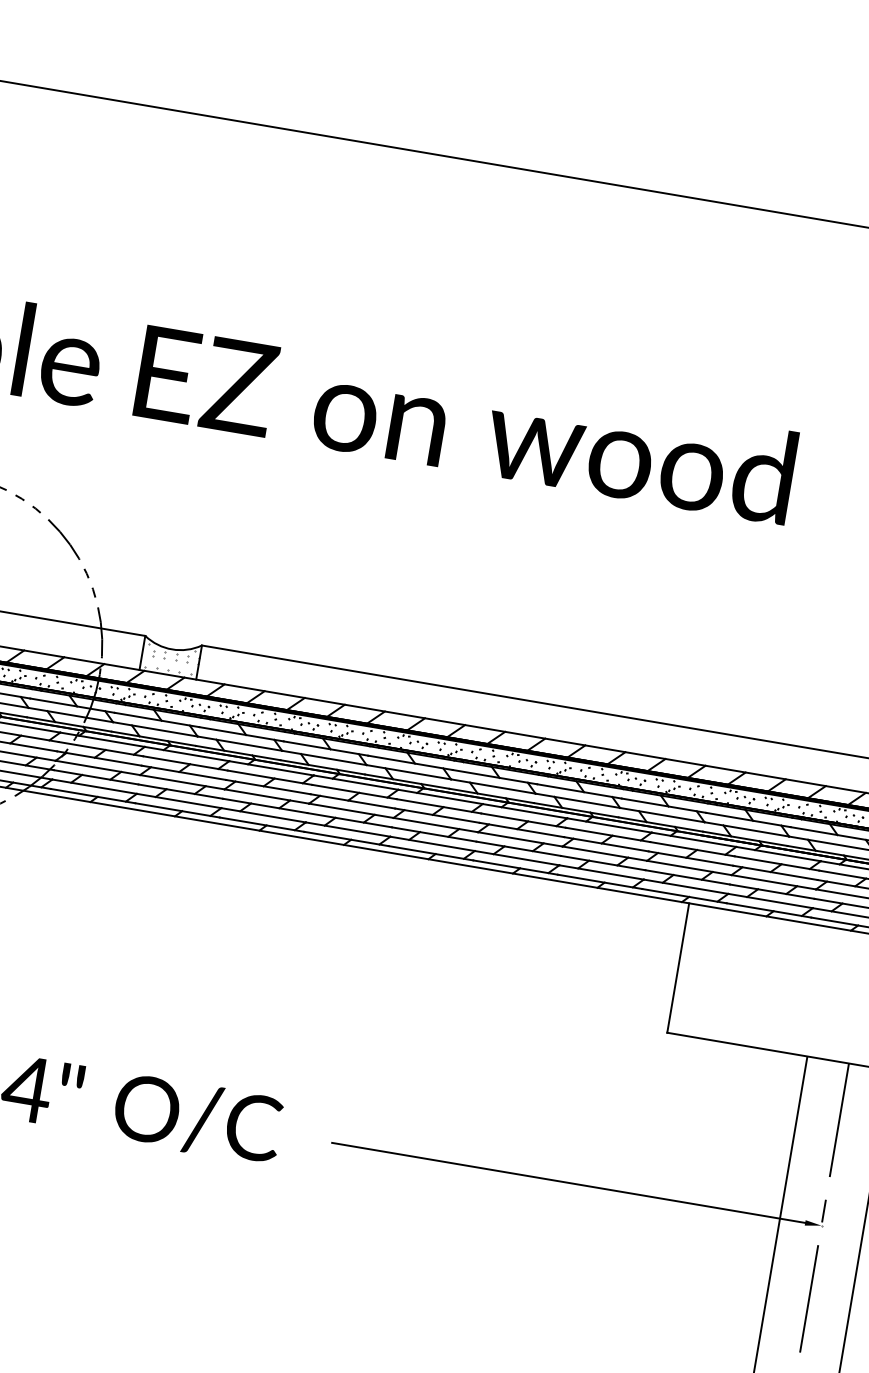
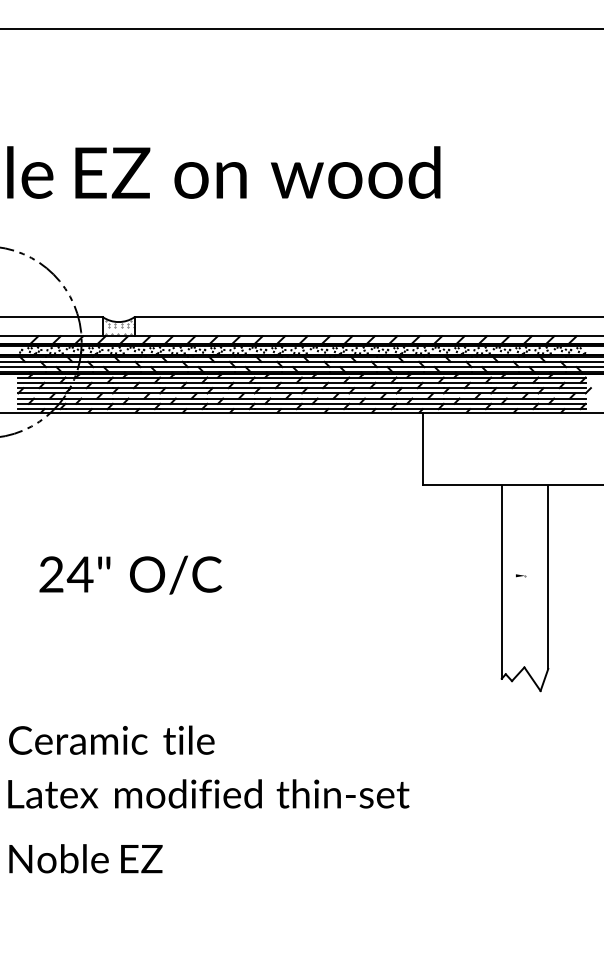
line: (568, 1182) -> (383, 575), removed
line: (825, 1207) -> (525, 565), removed

